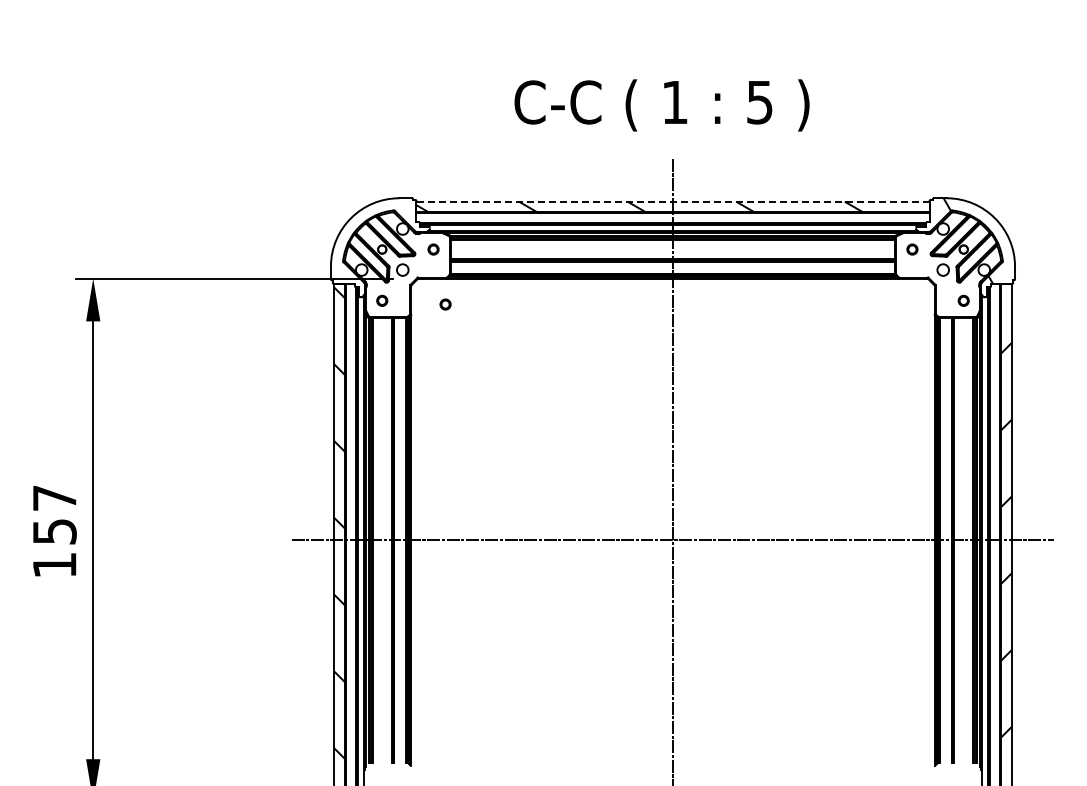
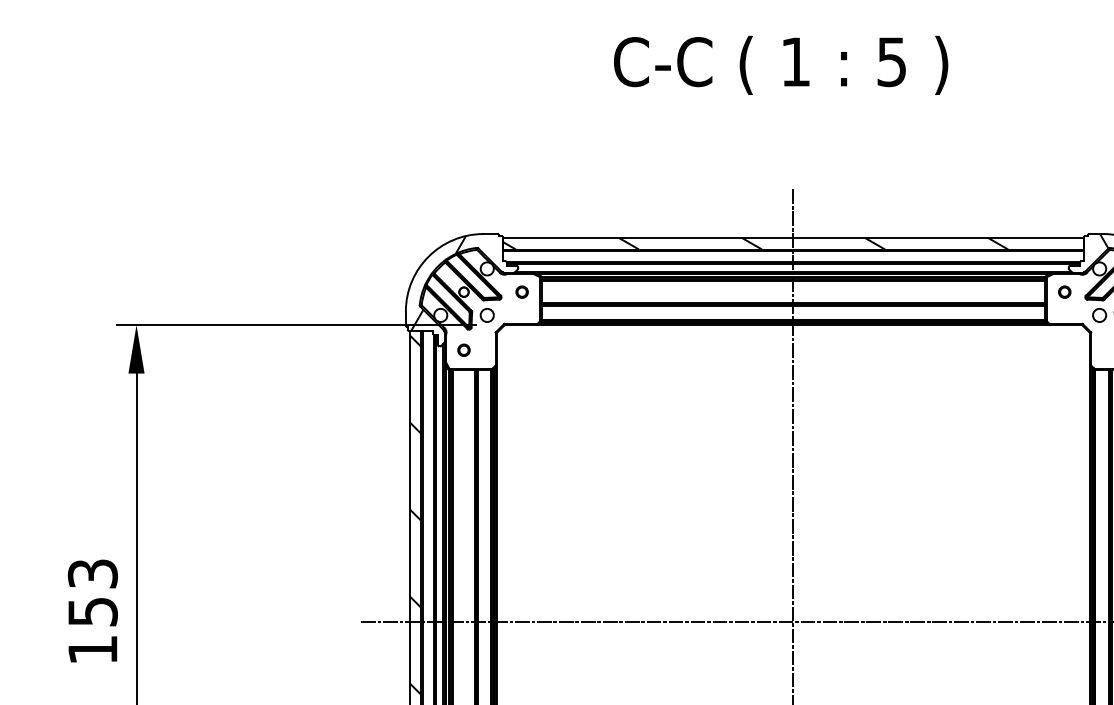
text: (661, 105) -> (780, 65), moved
line: (673, 201) -> (794, 237), dashed -> solid
hatch: (382, 241) -> (464, 283), added
part: (445, 304) -> (535, 354), removed
text: (54, 497) -> (92, 573), 157 -> 153

